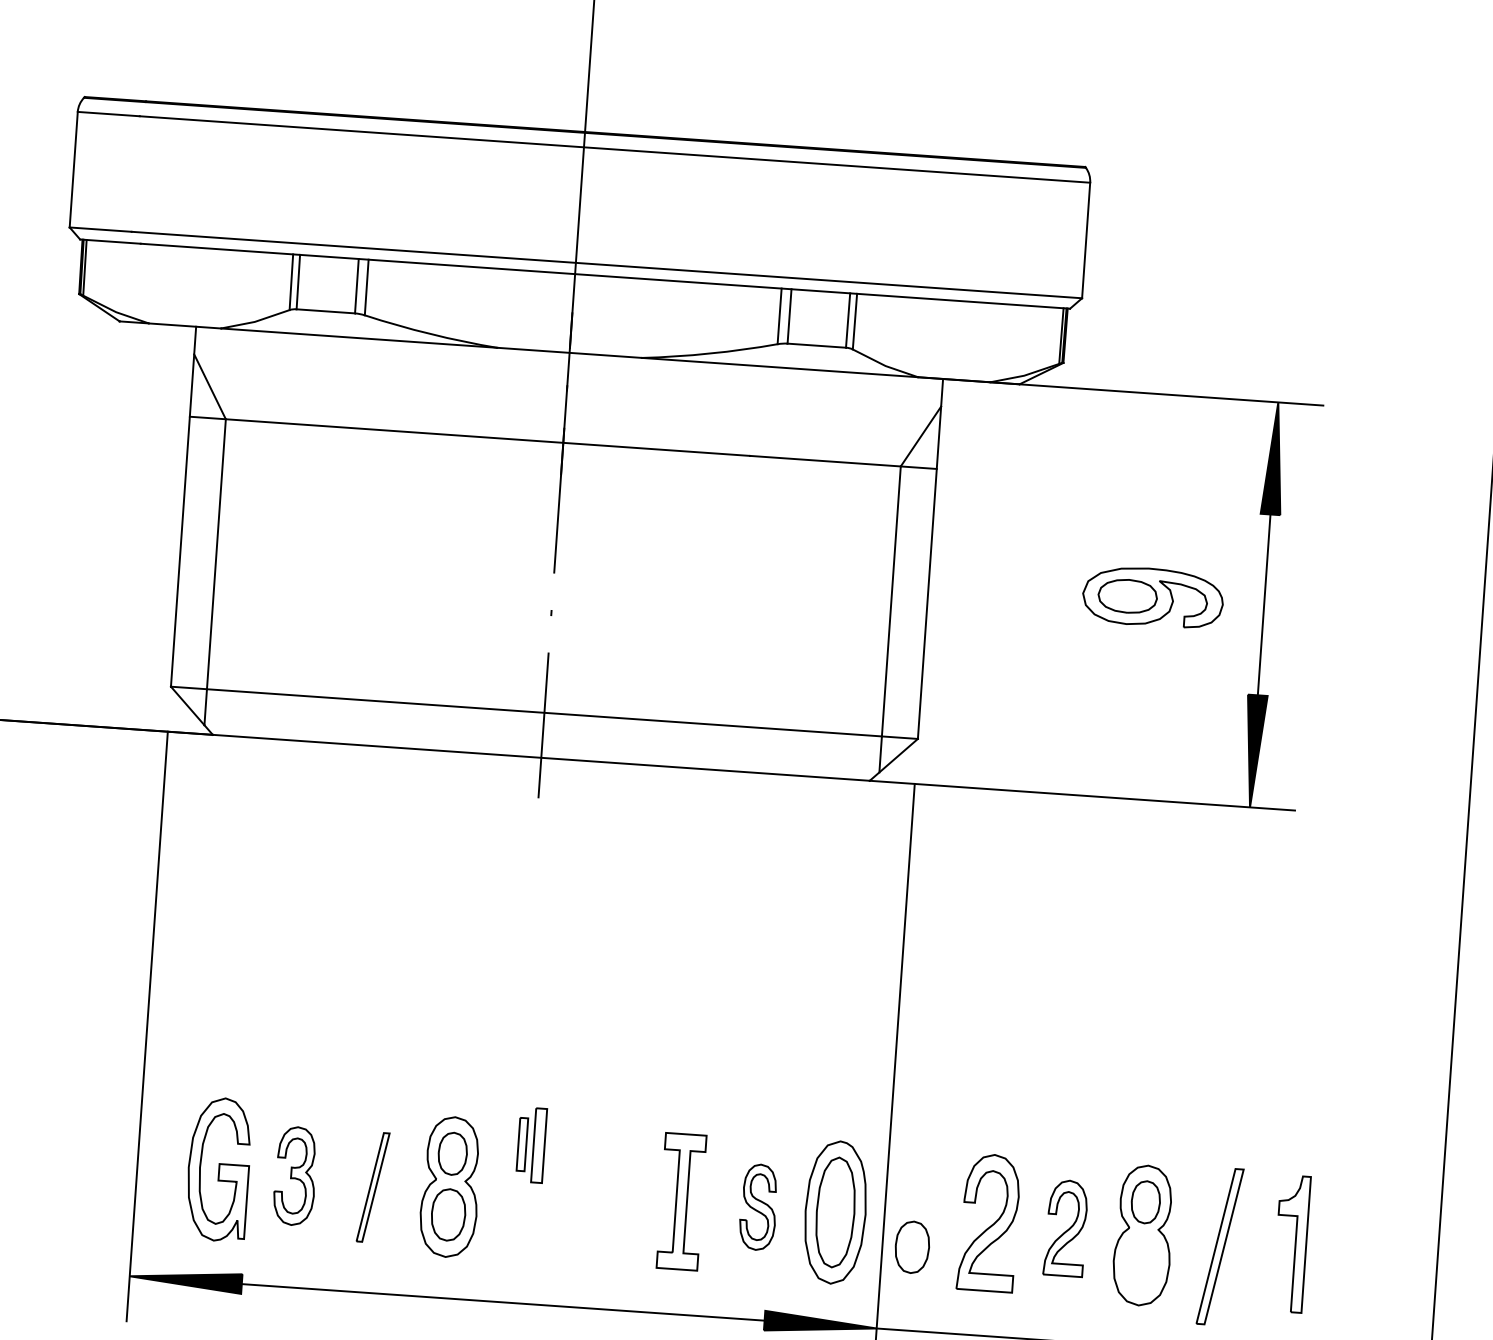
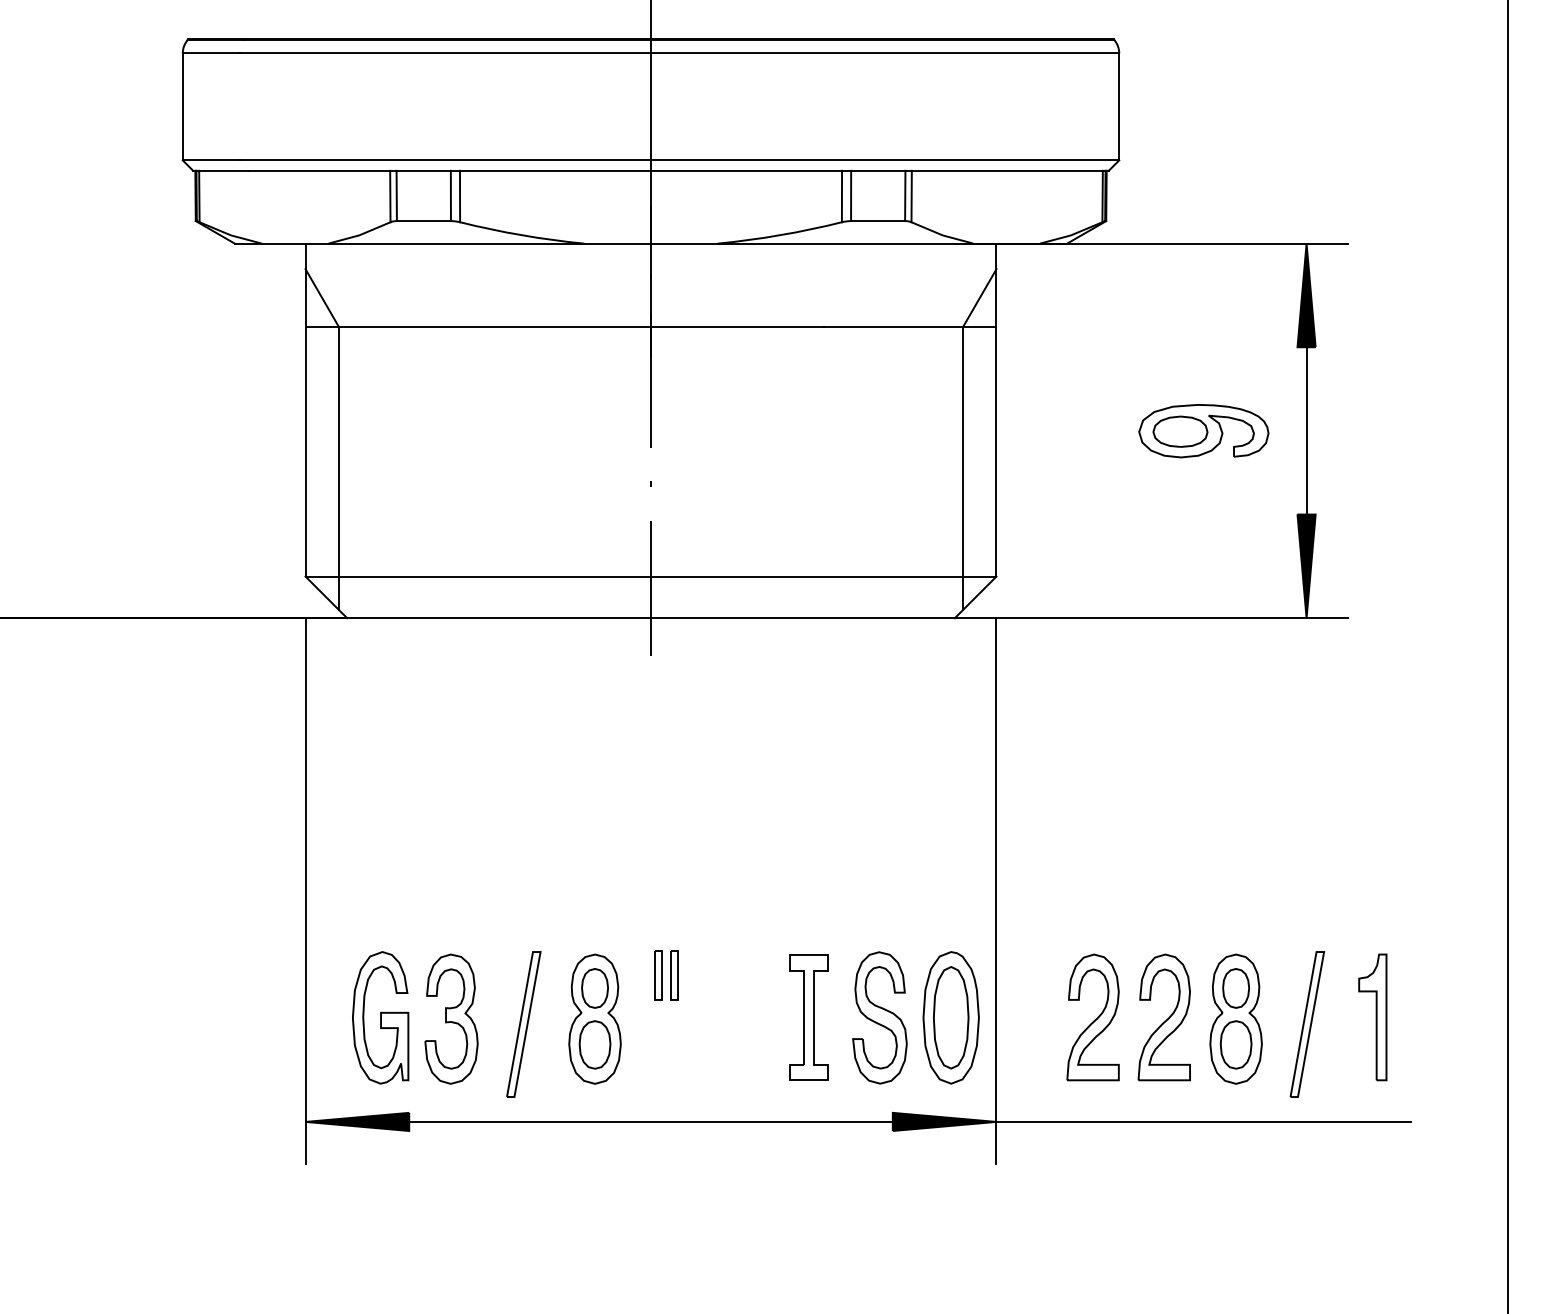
part: (539, 1145) -> (674, 975), size x0.71
part: (295, 1175) -> (451, 1018), size x1.43
part: (372, 1187) -> (523, 1024), size x1.43
part: (758, 1206) -> (879, 1017), size x1.67
part: (1065, 1228) -> (1163, 1017), size x1.43
part: (911, 1246) -> (1235, 1044), moved

